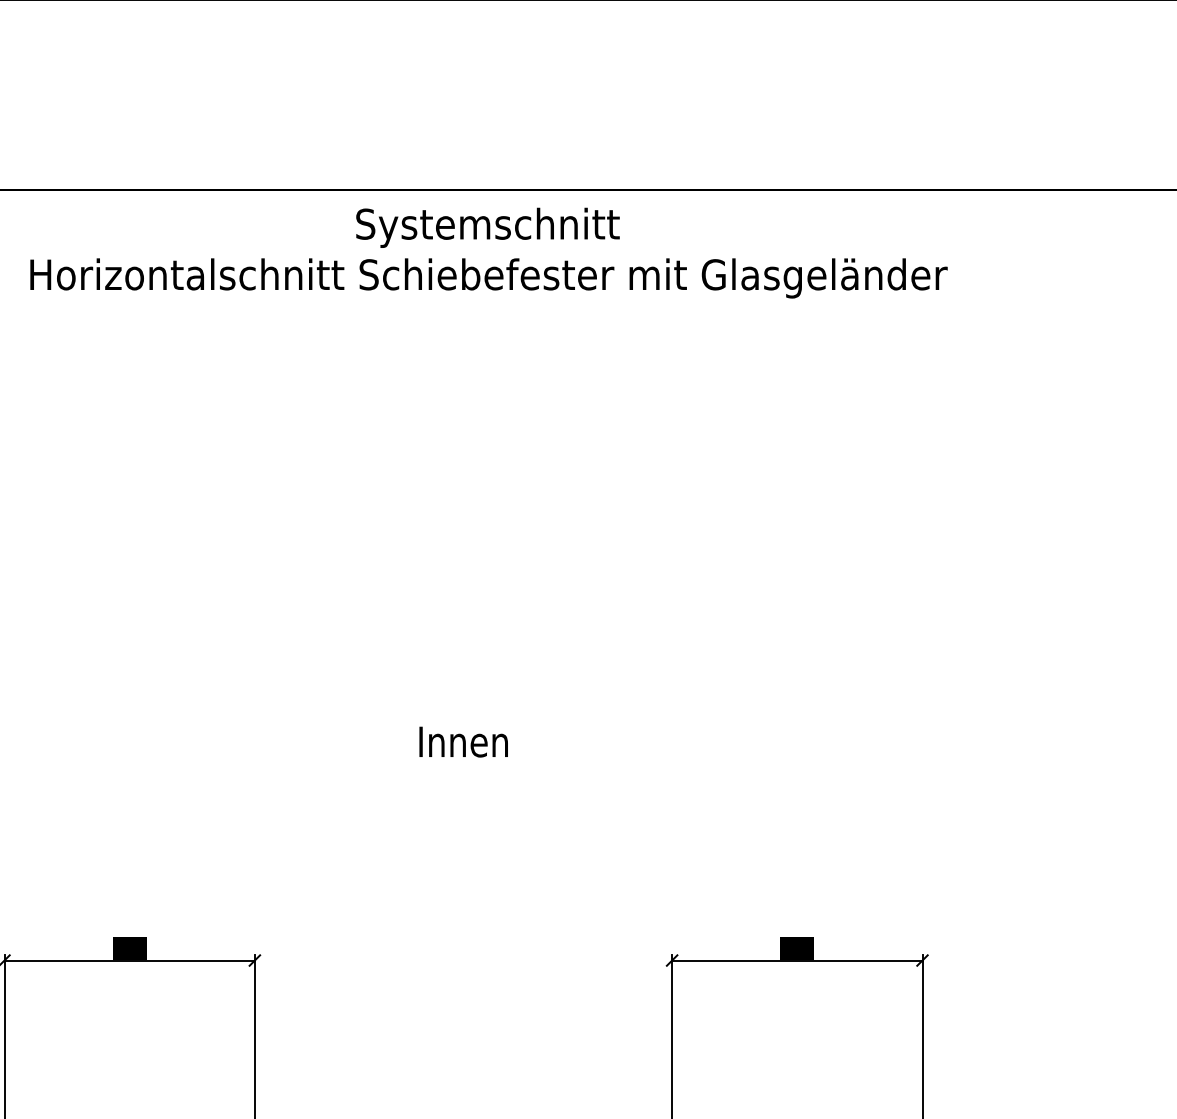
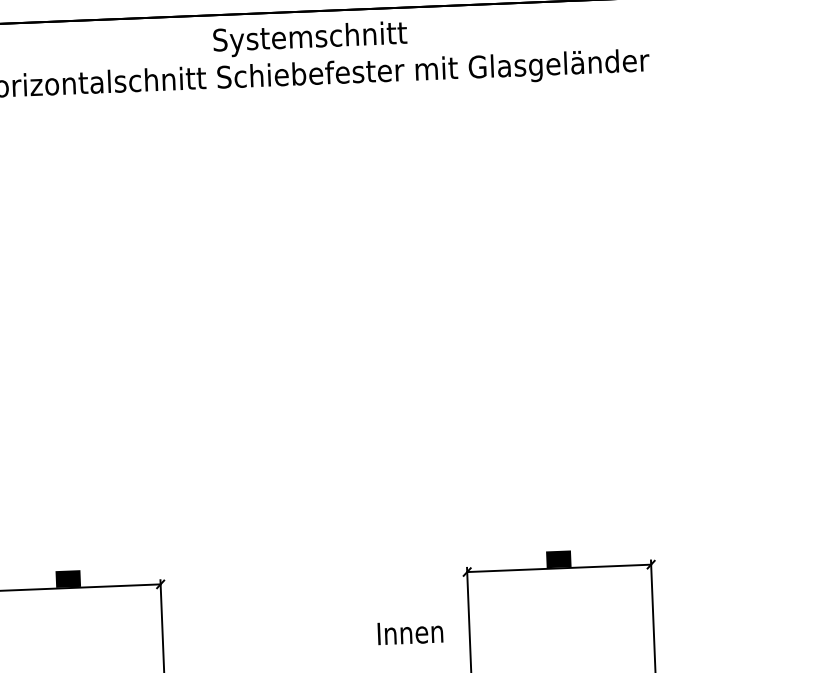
text: (463, 741) -> (410, 632), moved

